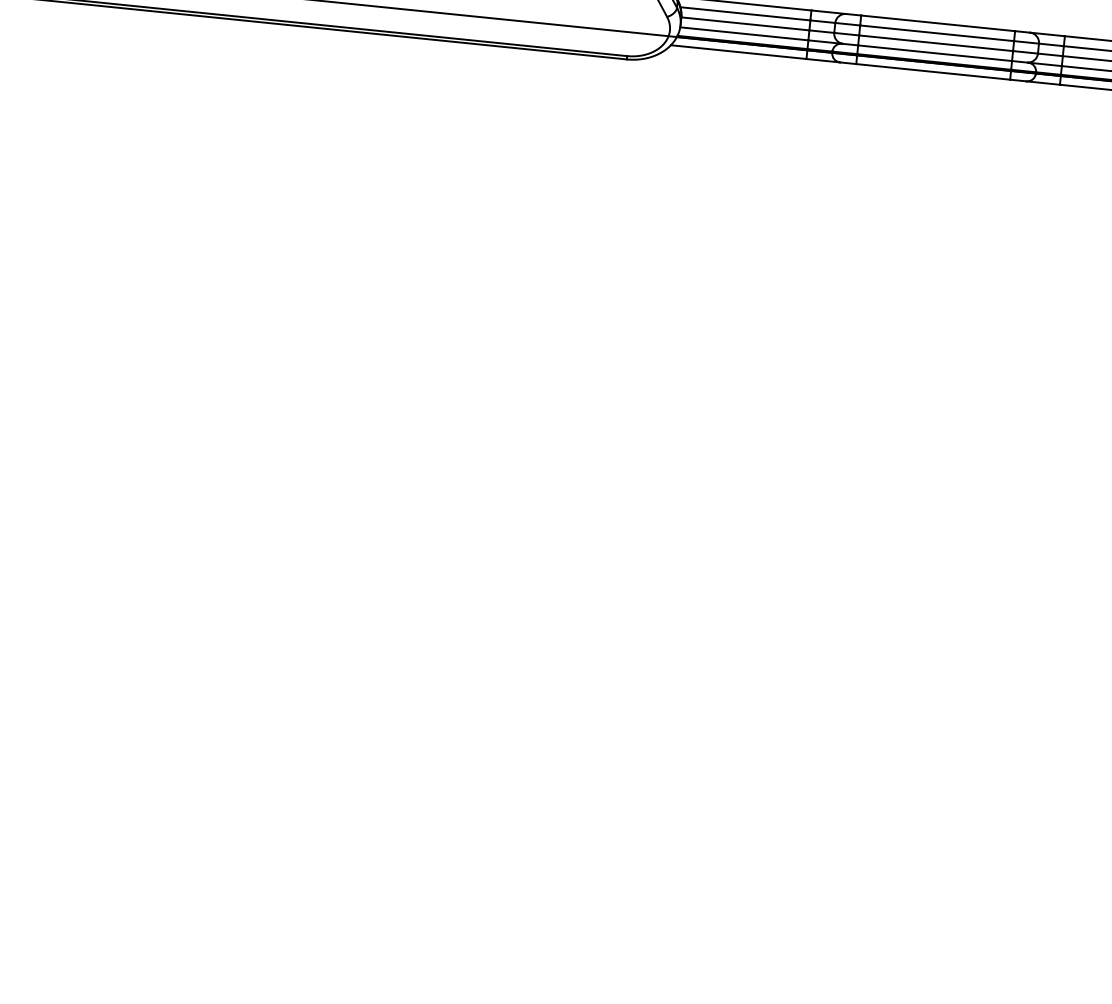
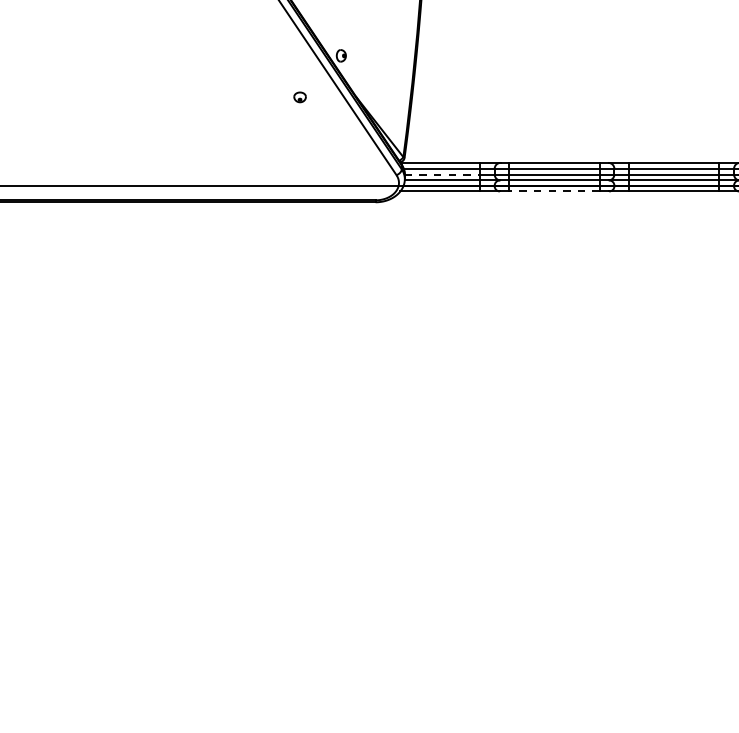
line: (745, 23) -> (442, 174), solid -> dashed
line: (933, 72) -> (554, 191), solid -> dashed

